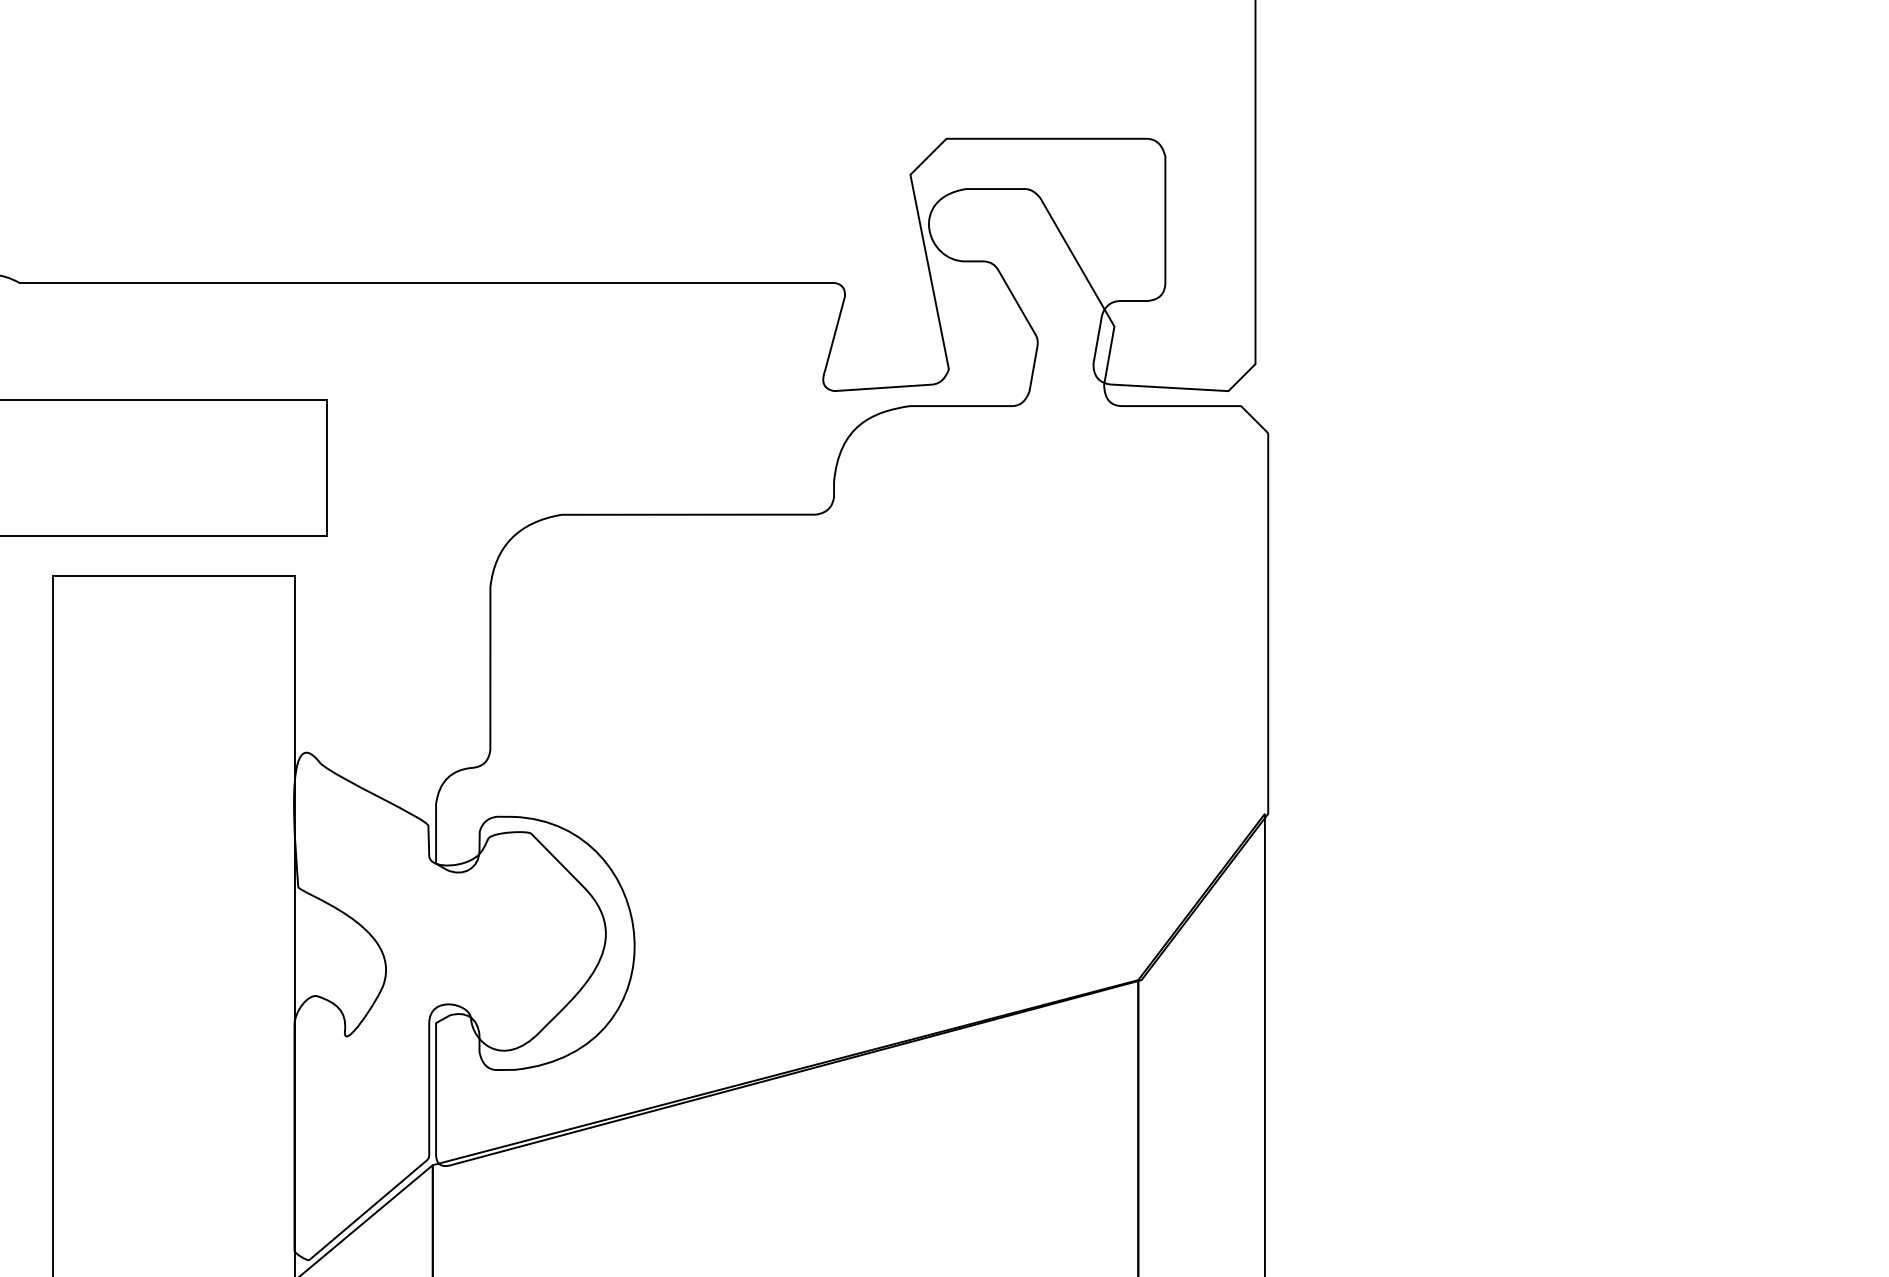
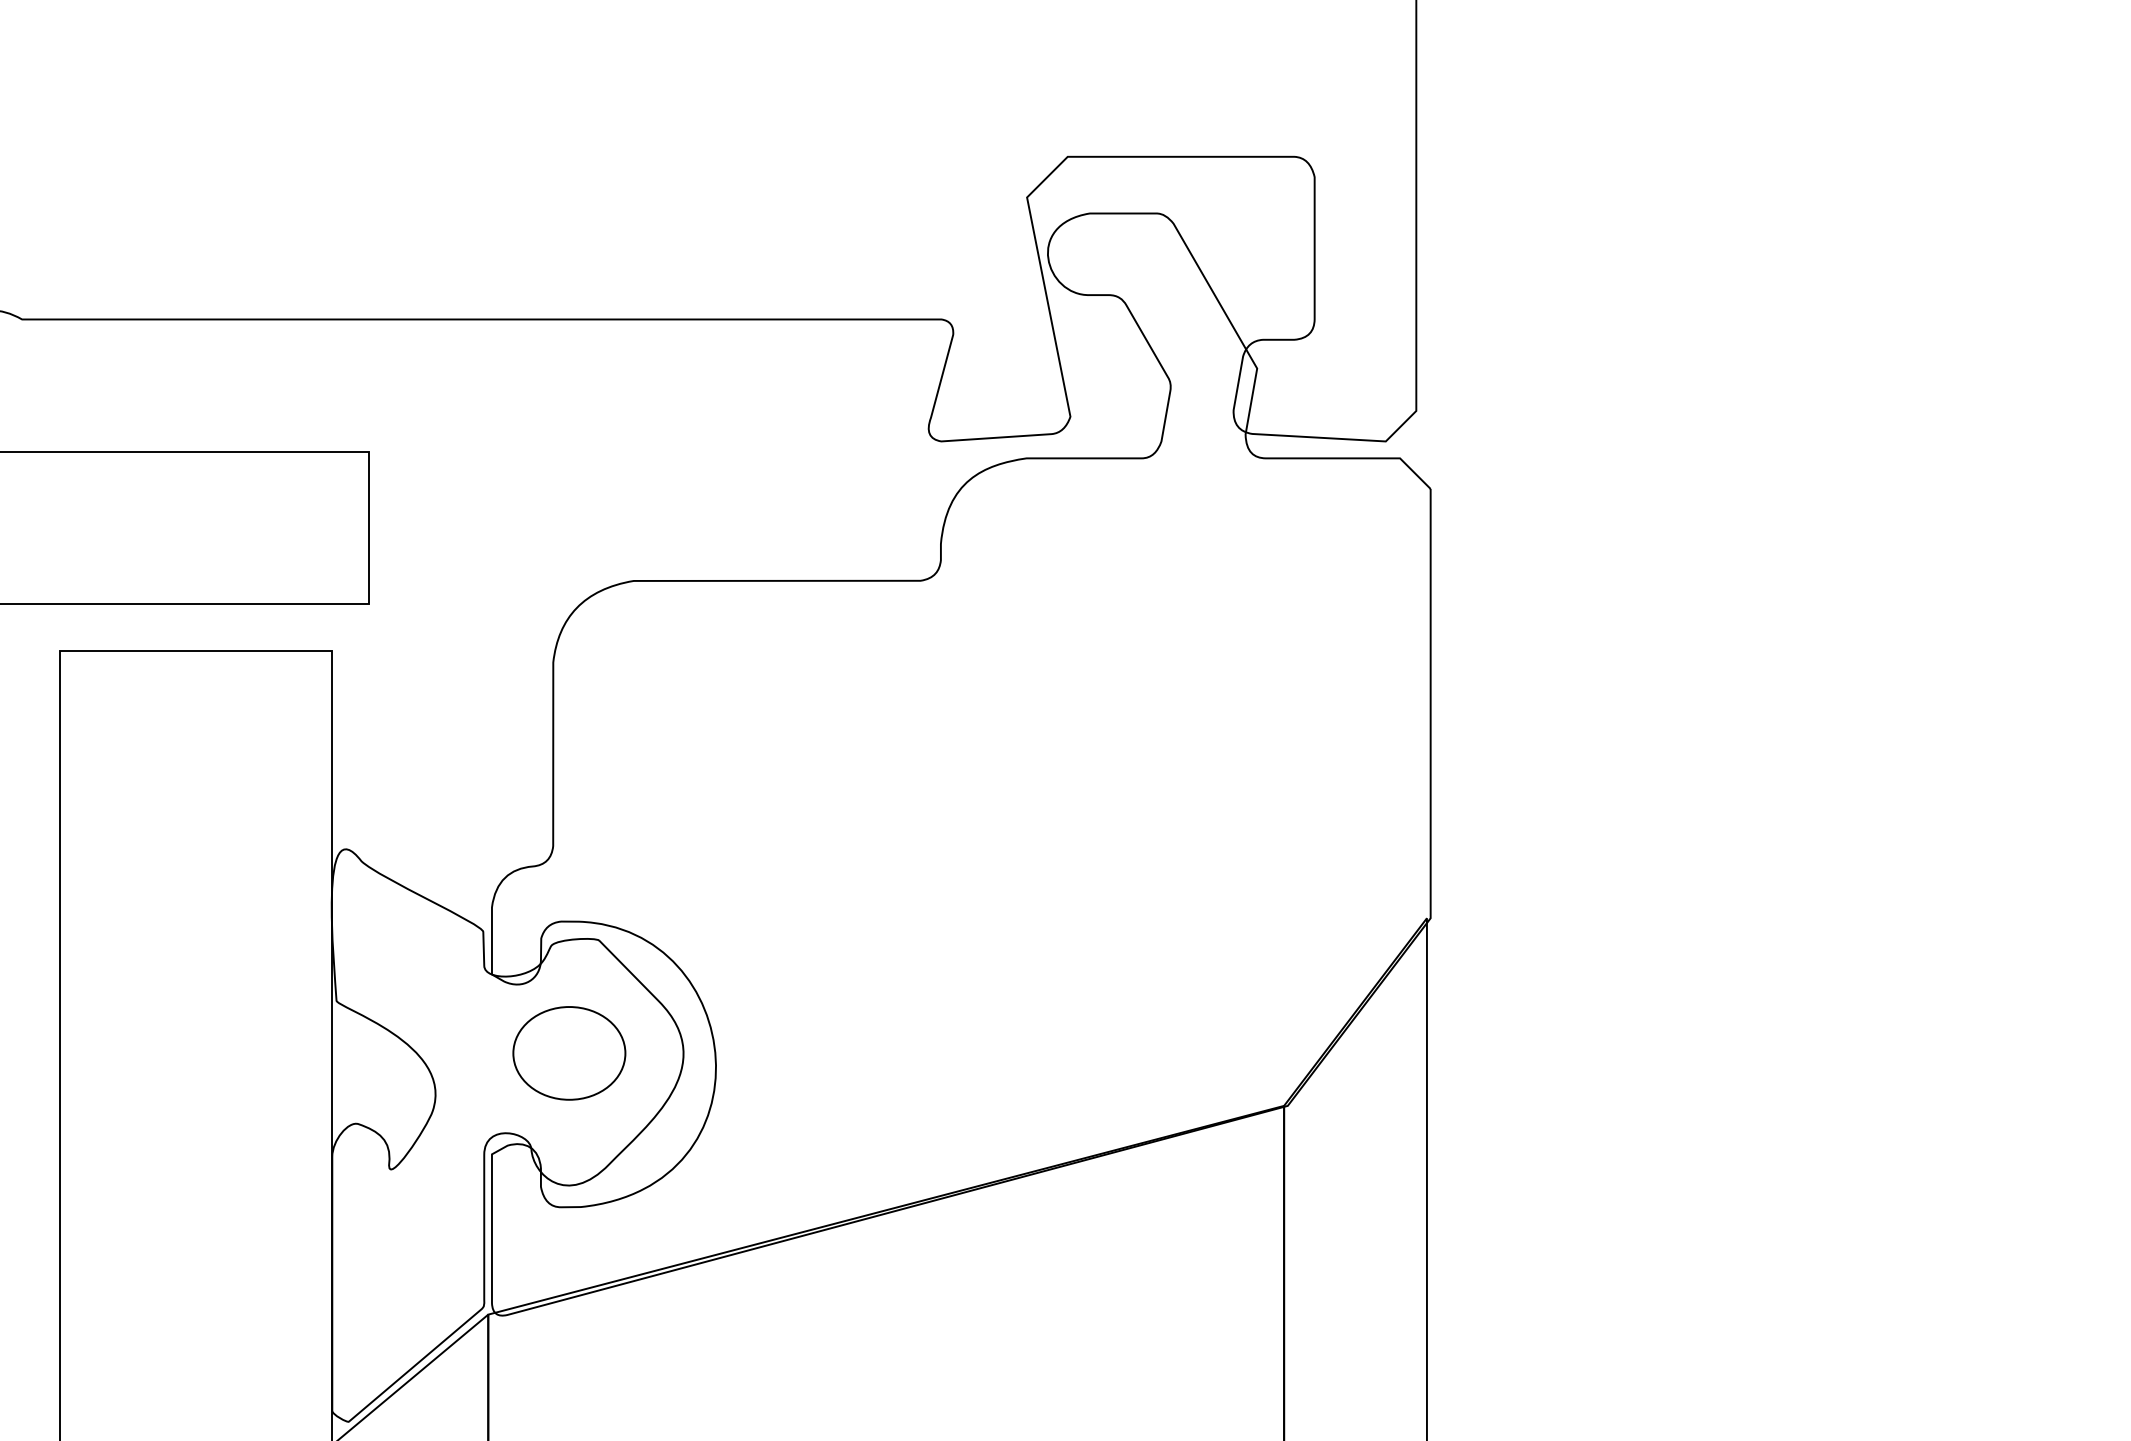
part: (504, 933) -> (569, 1053), added

